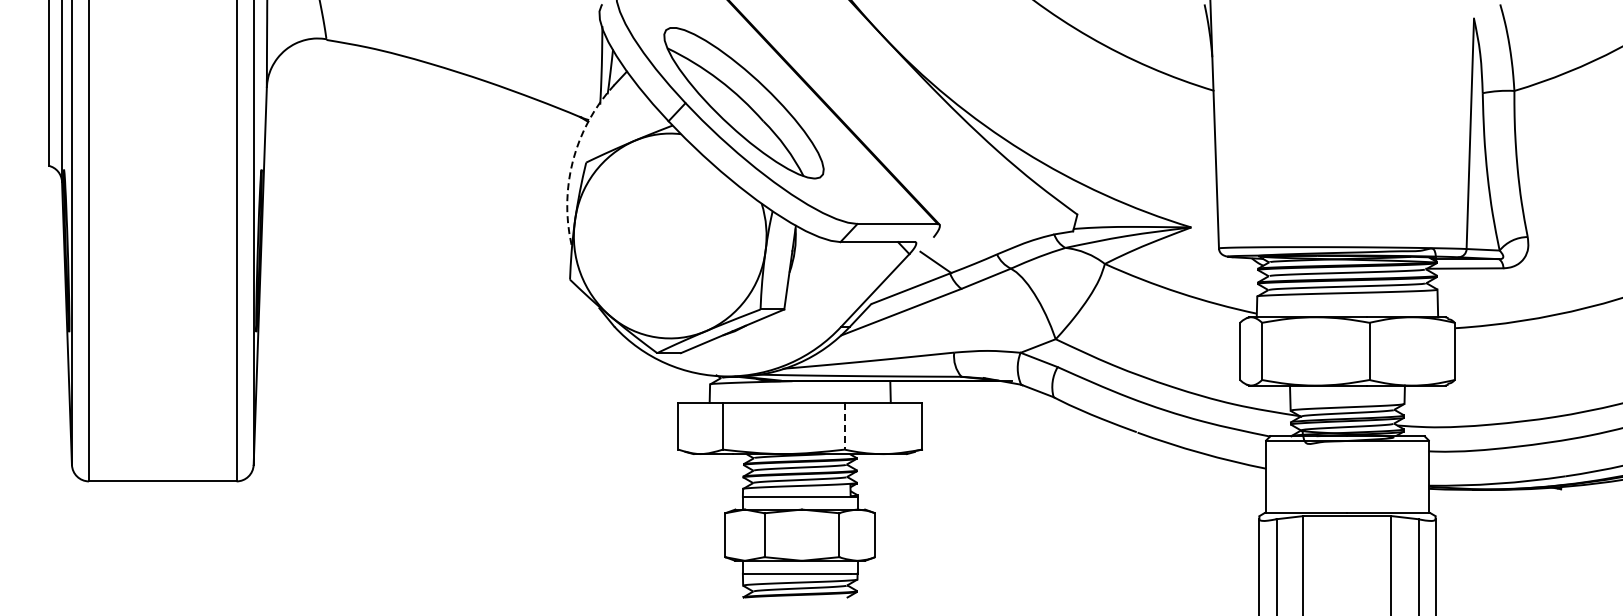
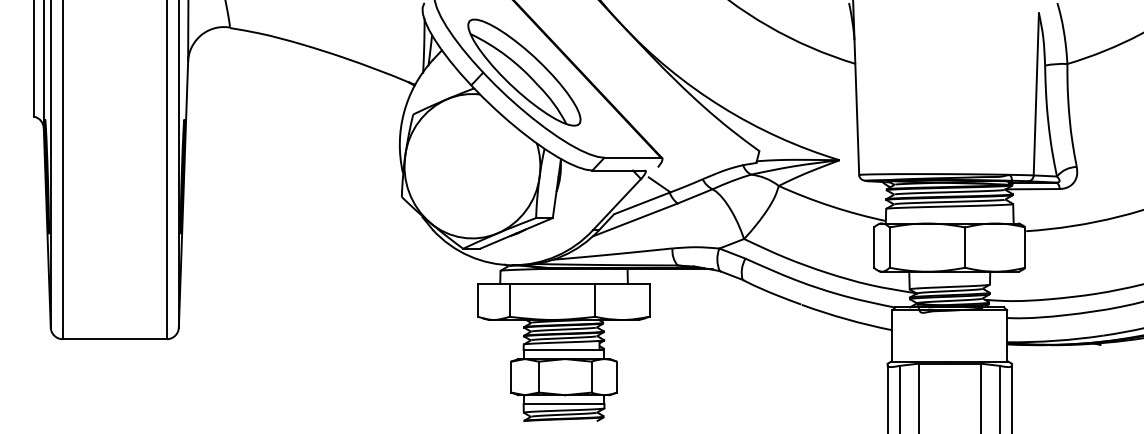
arc: (573, 159) -> (404, 112), dashed -> solid
line: (844, 426) -> (595, 300), dashed -> solid

